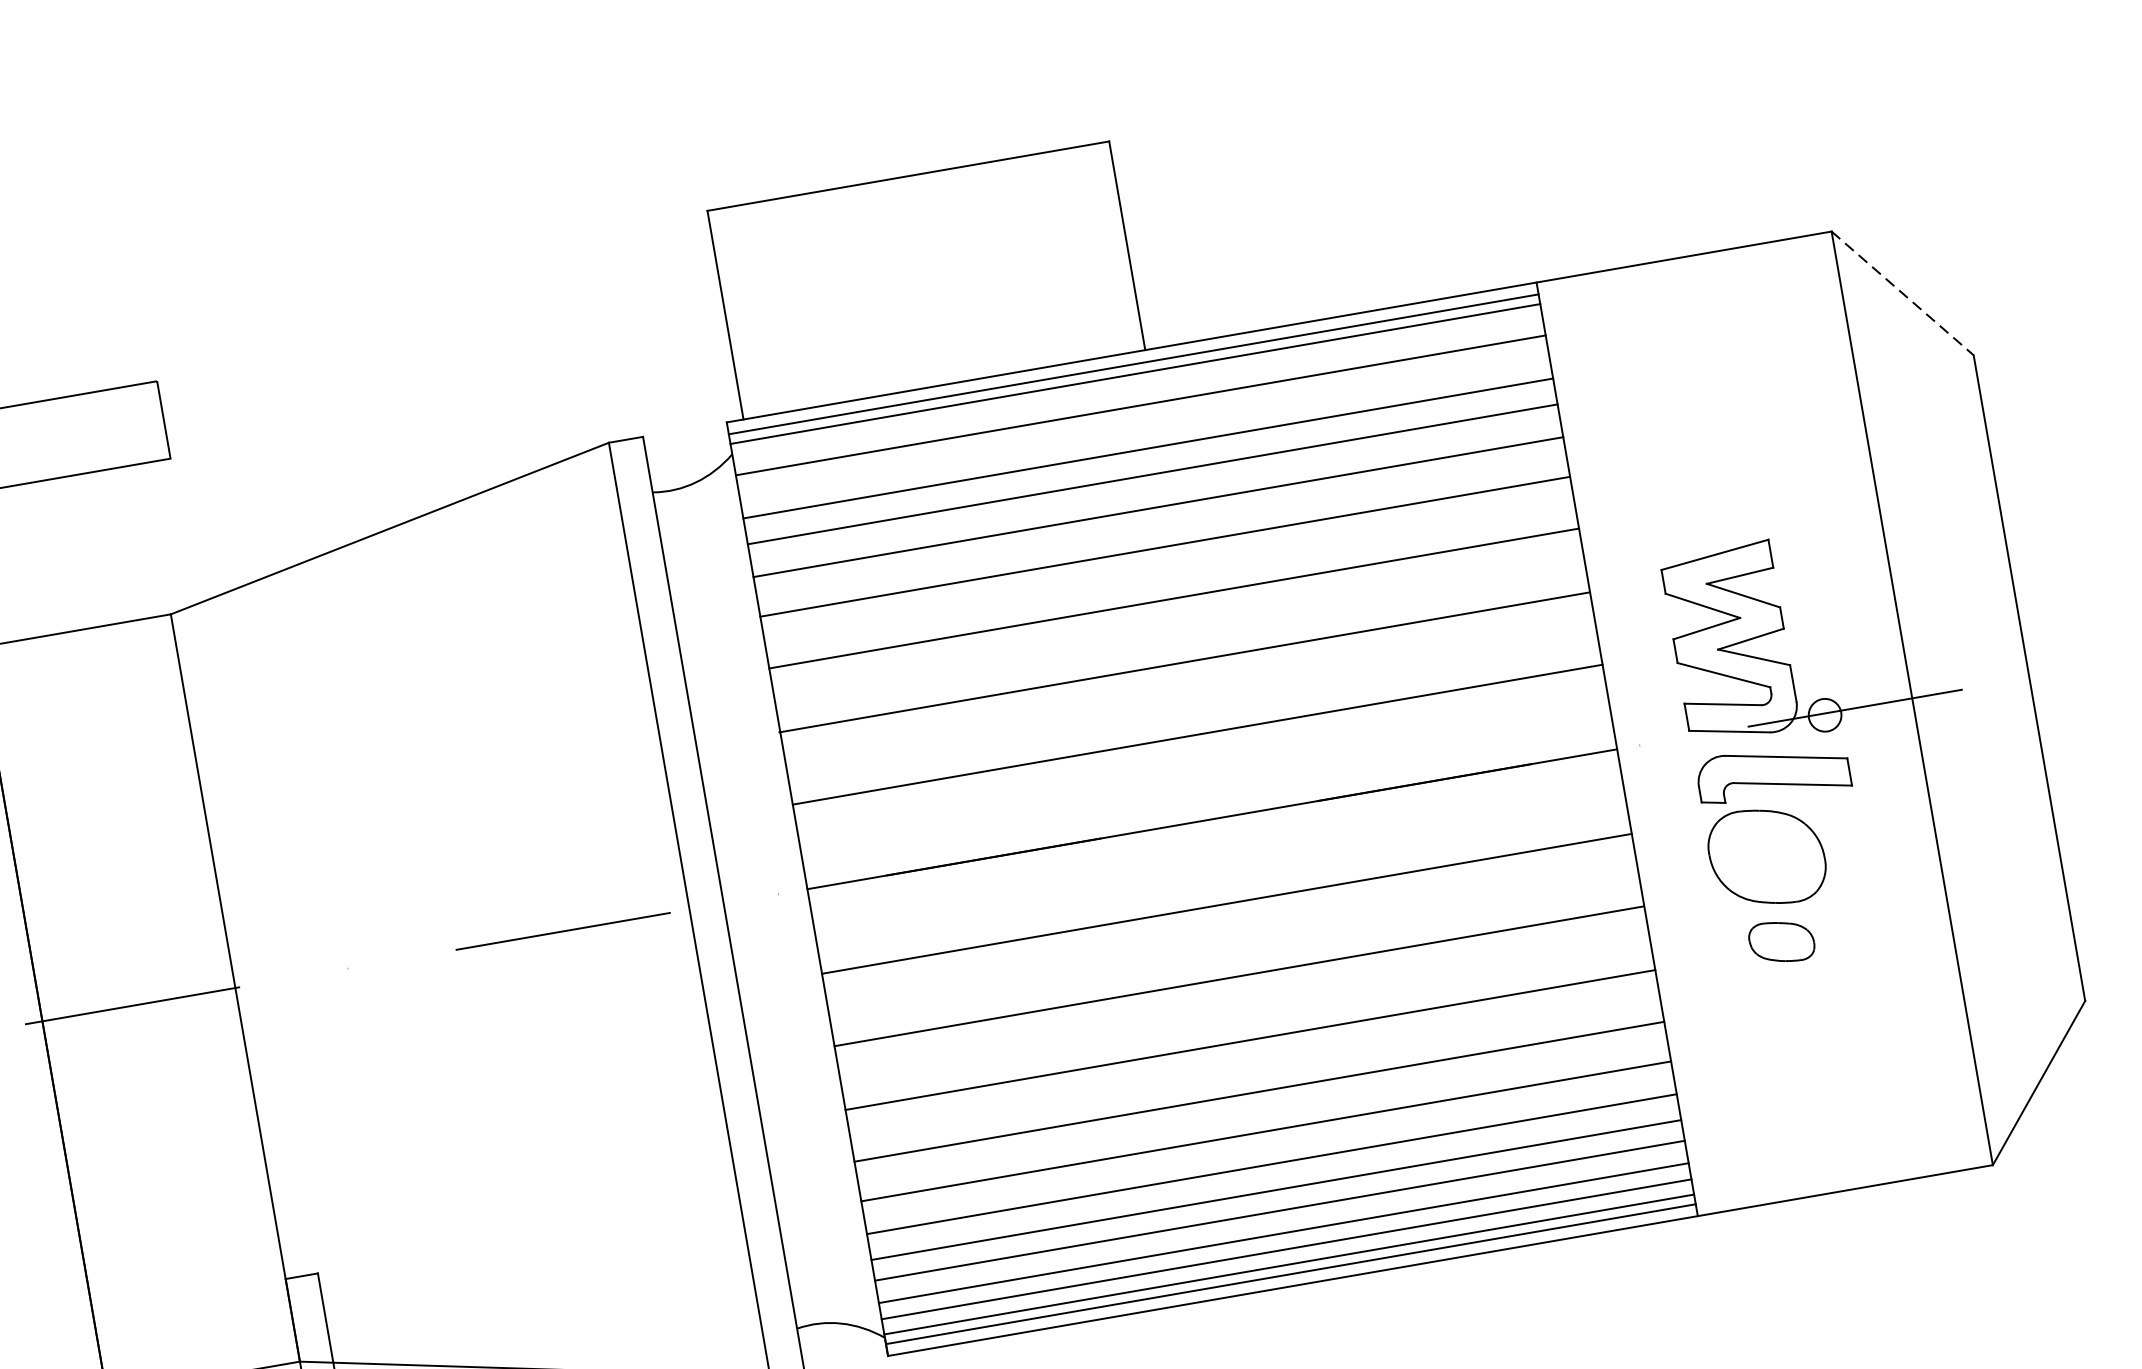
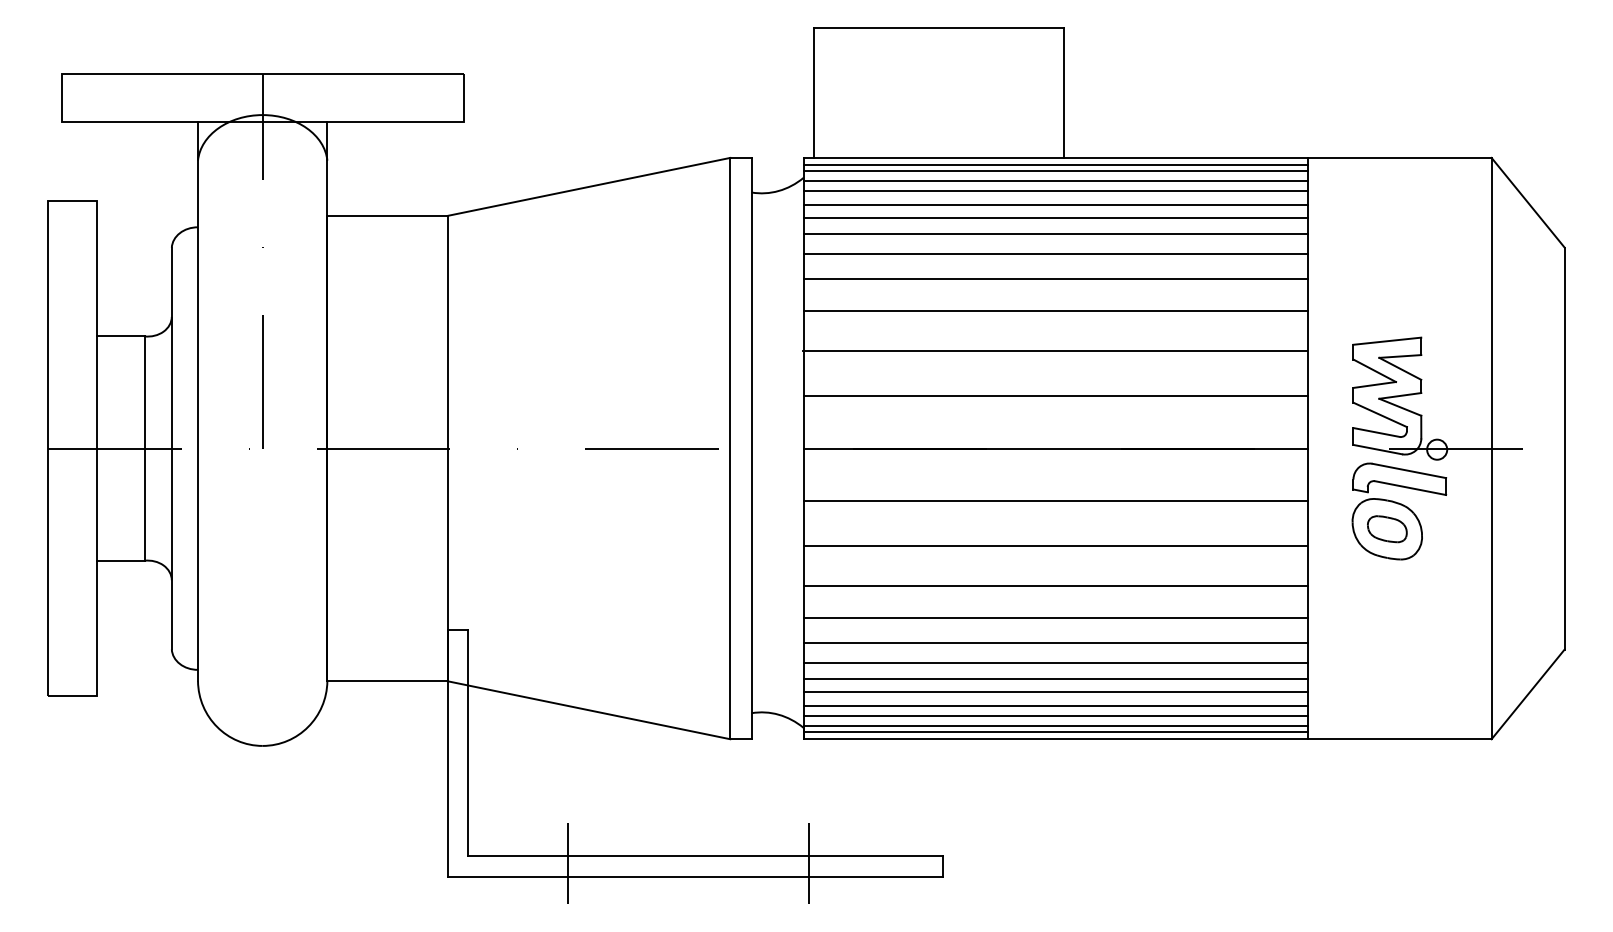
line: (1903, 292) -> (1528, 202), dashed -> solid
line: (1137, 388) -> (1055, 180), added
line: (1144, 427) -> (1055, 204), added
part: (1782, 942) -> (1387, 529), moved

